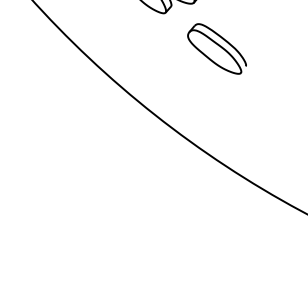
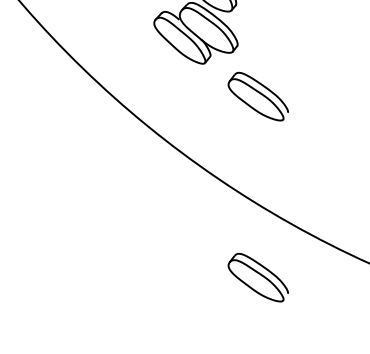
part: (207, 229) -> (257, 277), added

